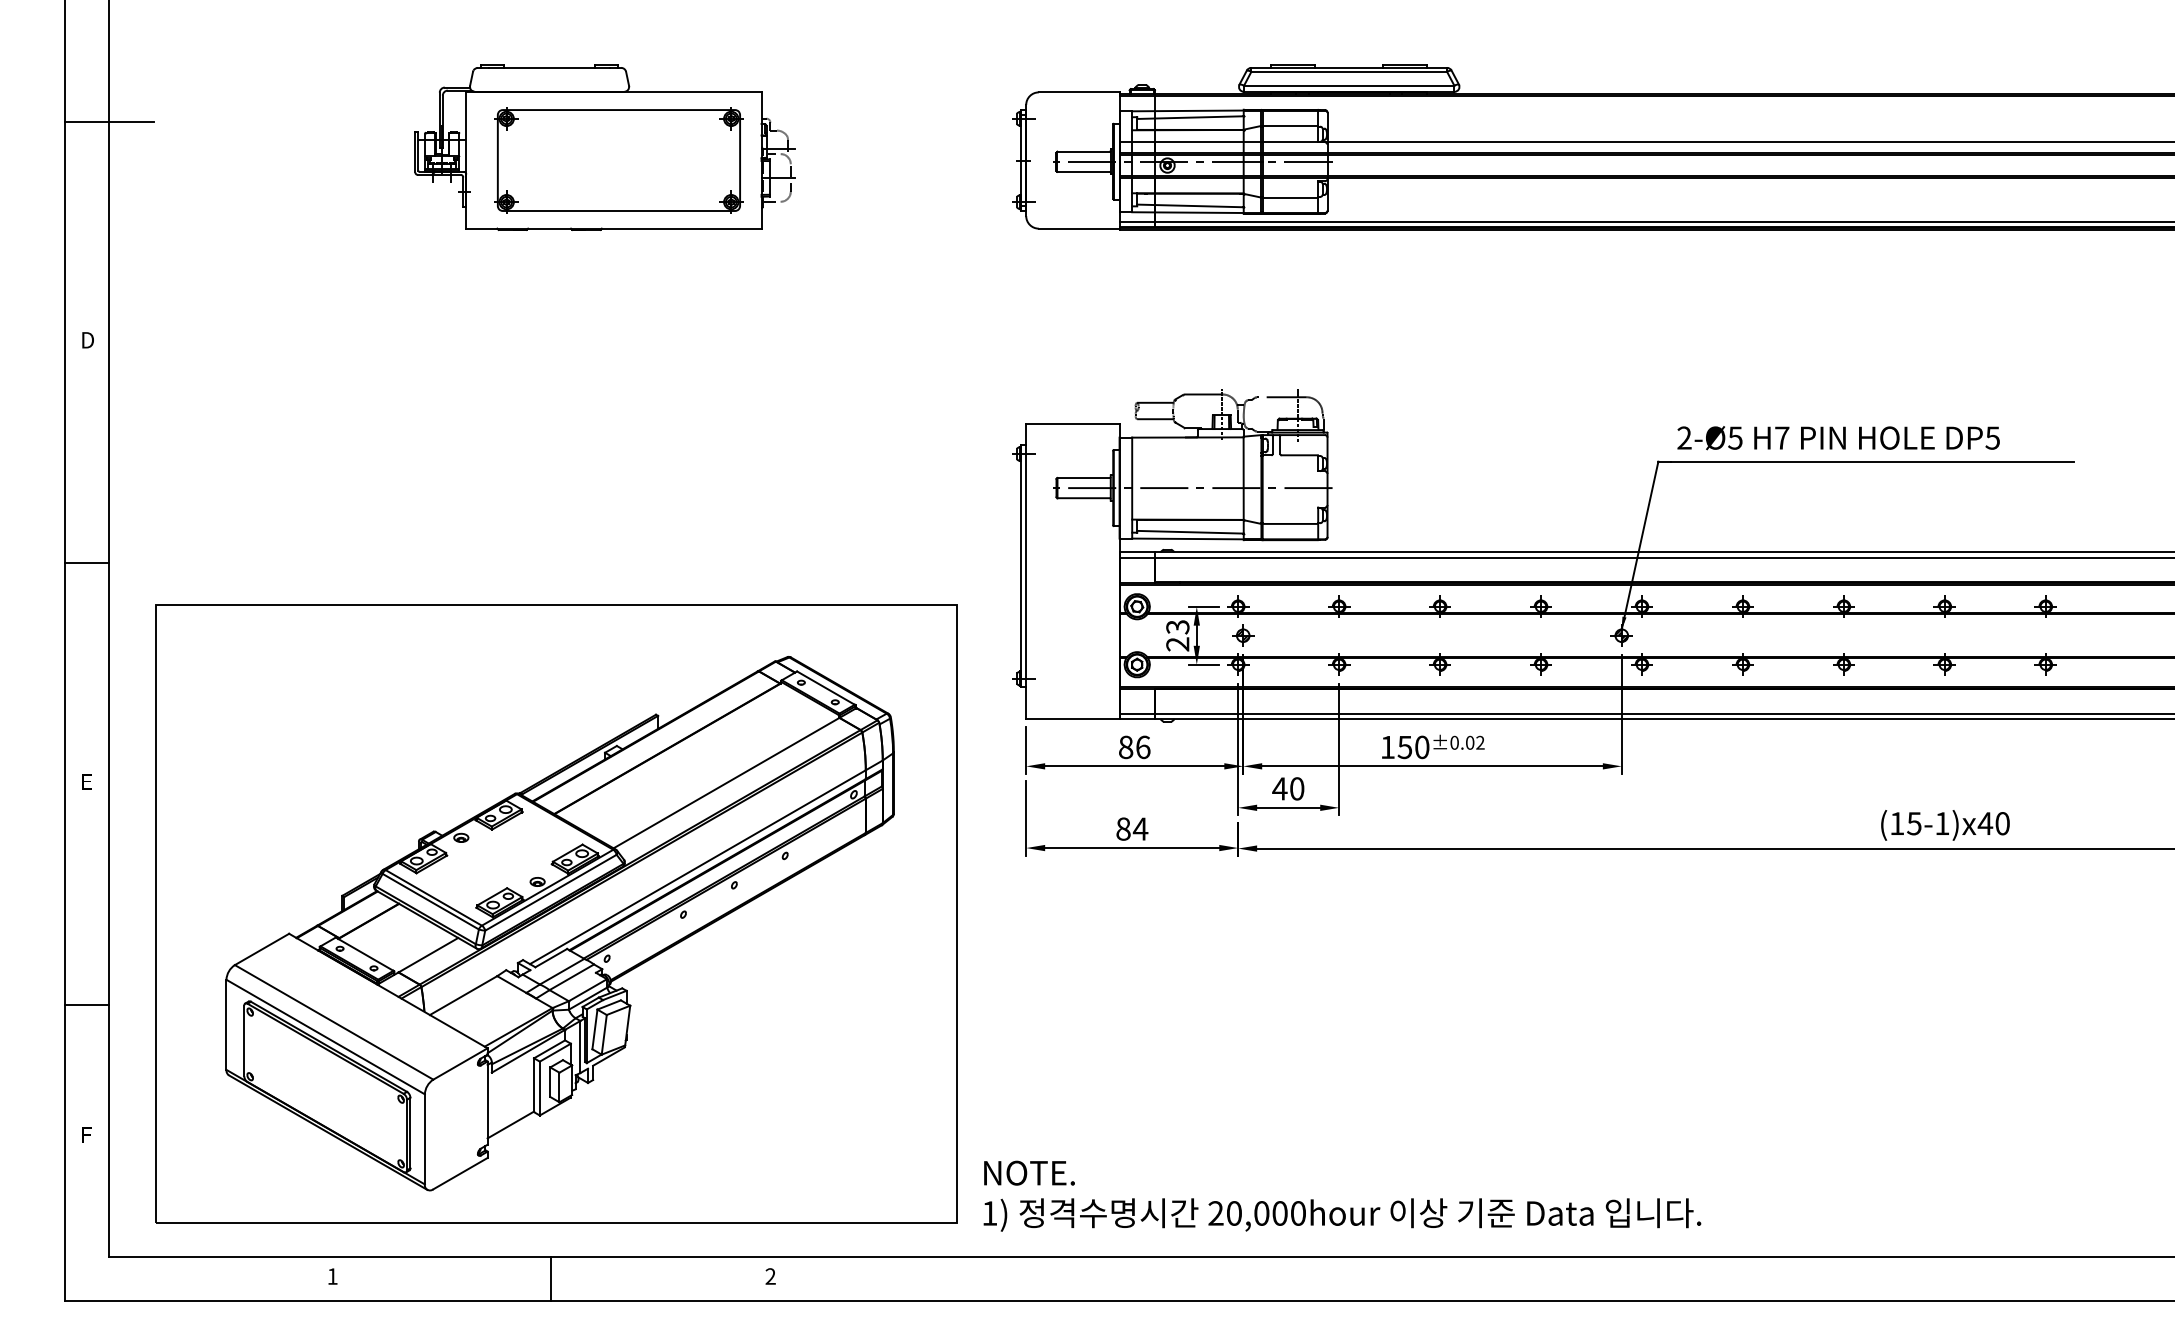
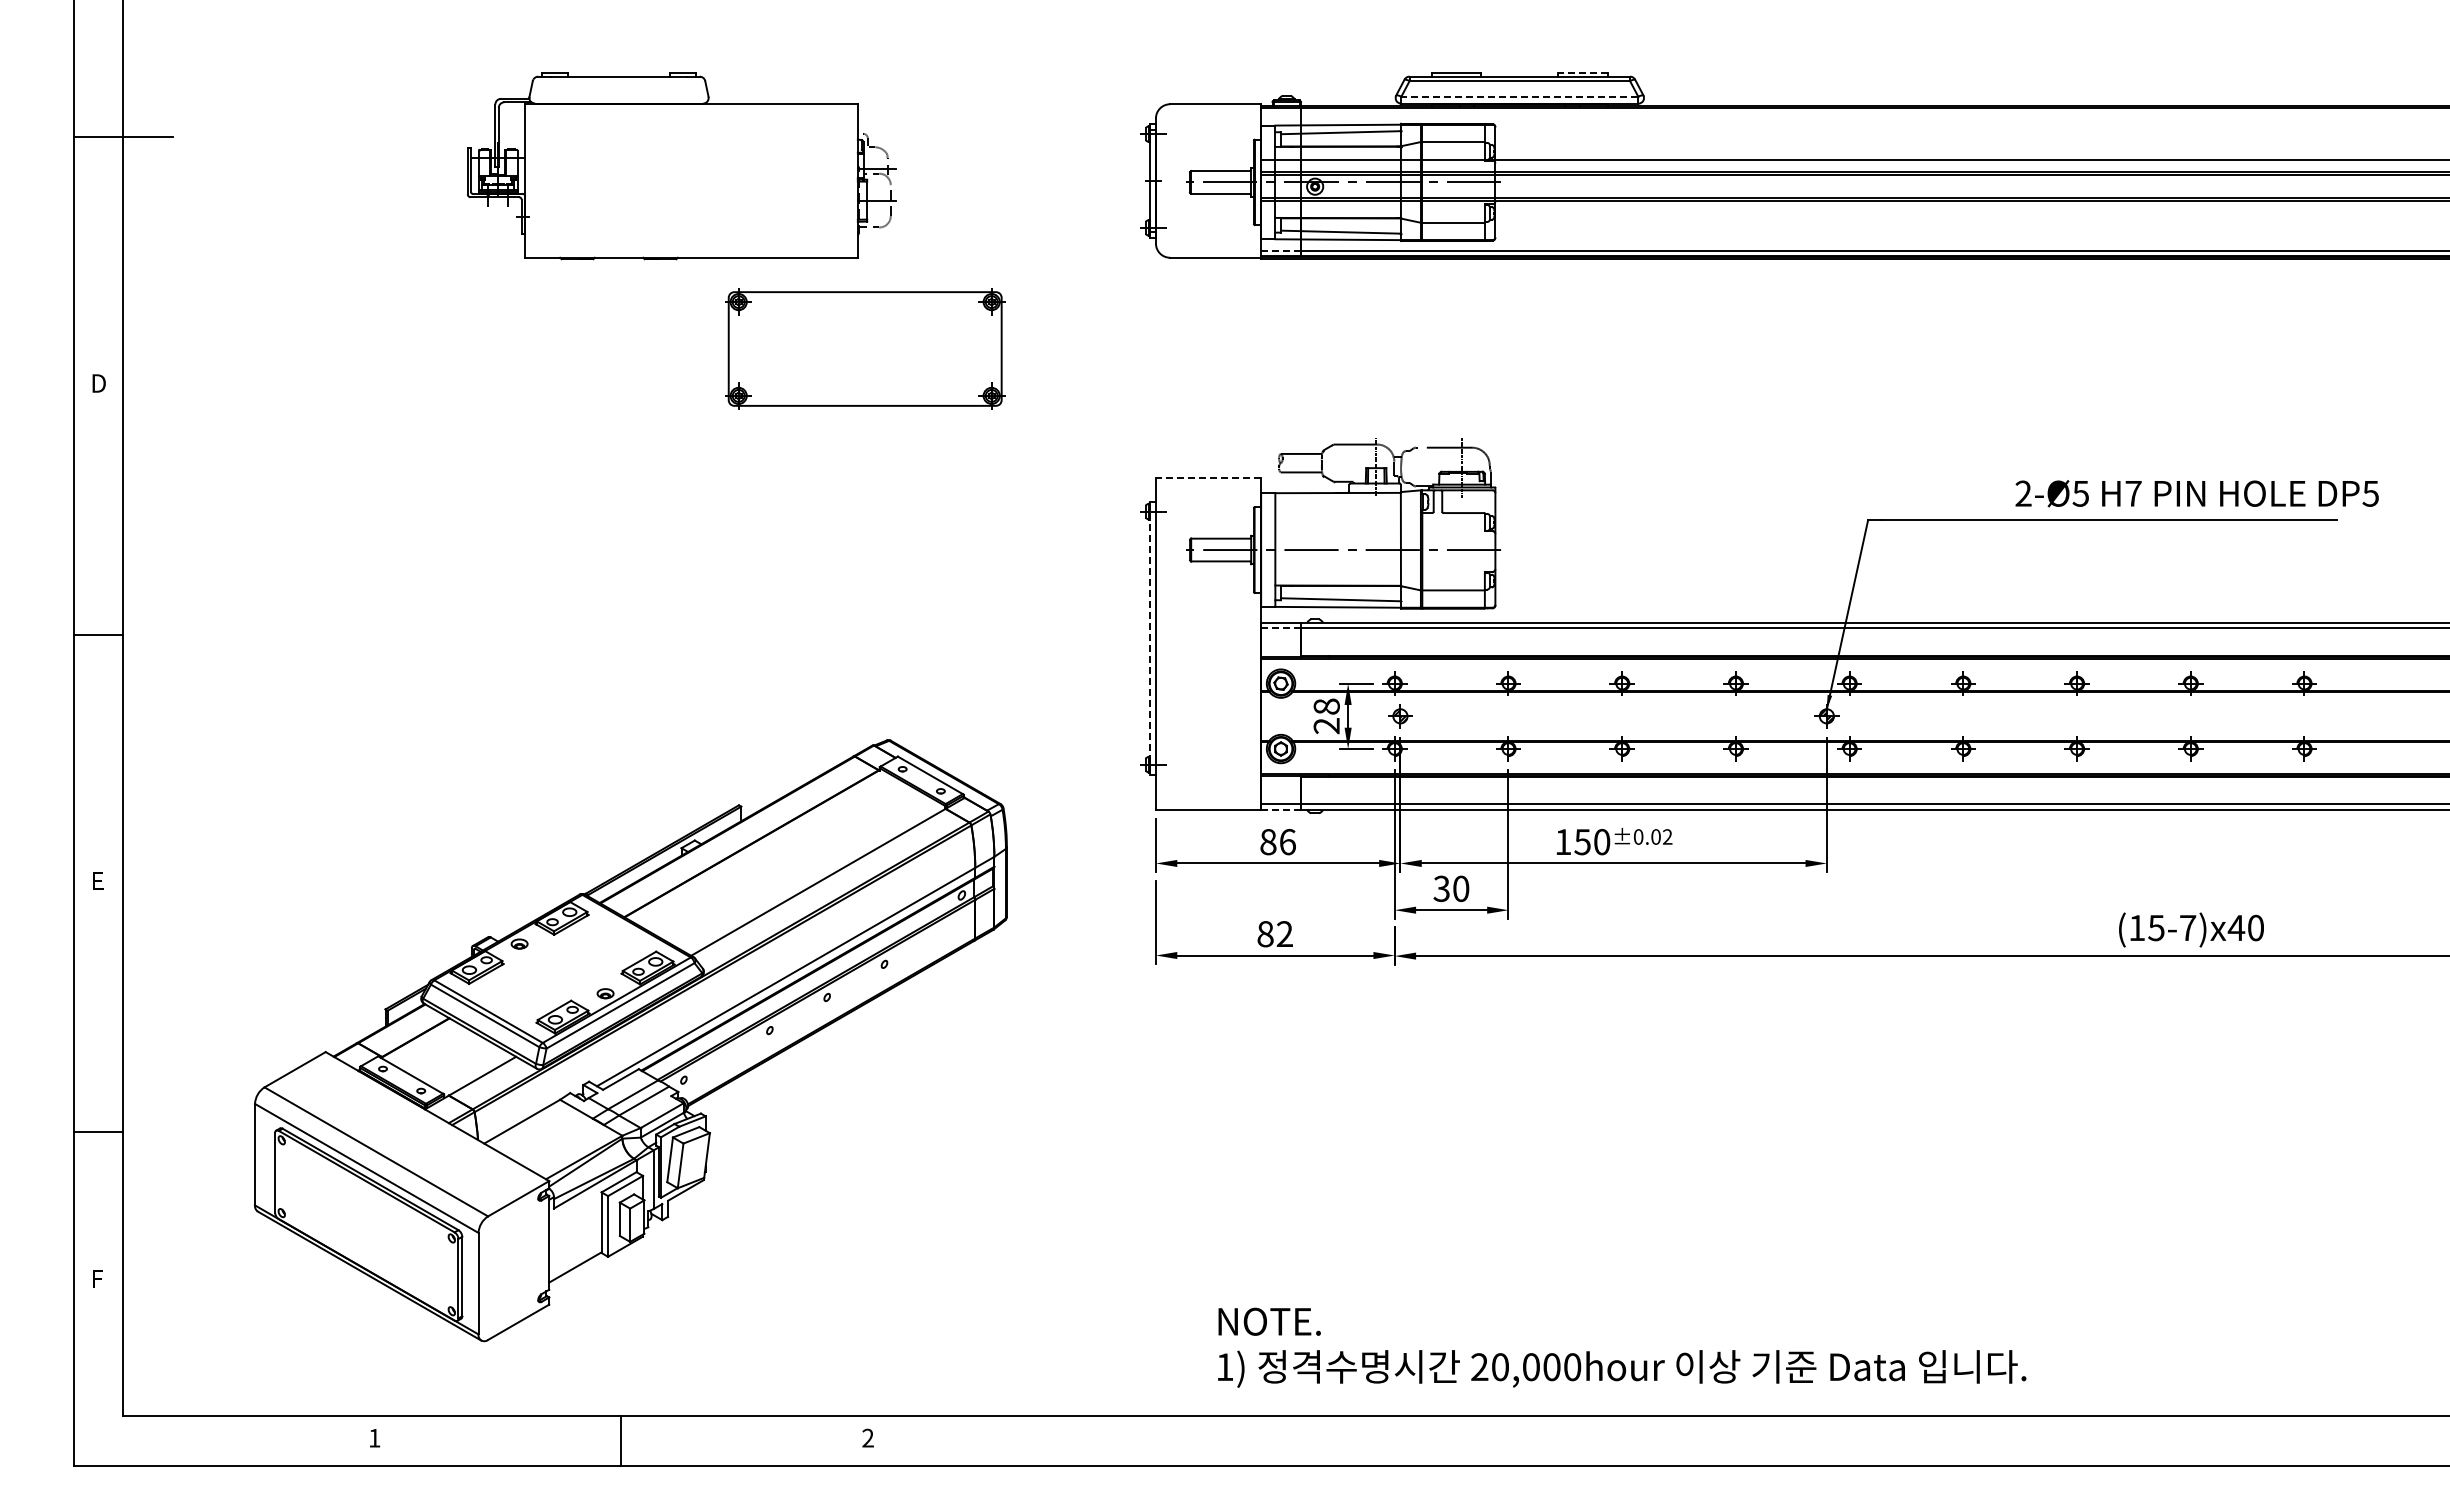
line: (1405, 64) -> (1583, 72), solid -> dashed
line: (1348, 85) -> (1519, 96), solid -> dashed
part: (619, 160) -> (865, 348), moved
line: (1137, 222) -> (1281, 250), solid -> dashed
line: (1072, 423) -> (1208, 477), solid -> dashed
text: (1838, 437) -> (2196, 493), moved
line: (1137, 557) -> (1281, 628), solid -> dashed
line: (1021, 566) -> (1150, 638), solid -> dashed
text: (1177, 627) -> (1326, 706), 23 -> 28
line: (1137, 719) -> (1281, 810), solid -> dashed
text: (1279, 788) -> (1441, 888), 40 -> 30
text: (1942, 823) -> (2188, 927), (15-1)x40 -> (15-7)x40
text: (1140, 828) -> (1284, 933), 84 -> 82
part: (556, 913) -> (626, 1029), removed
text: (1342, 1196) -> (1622, 1347), moved

